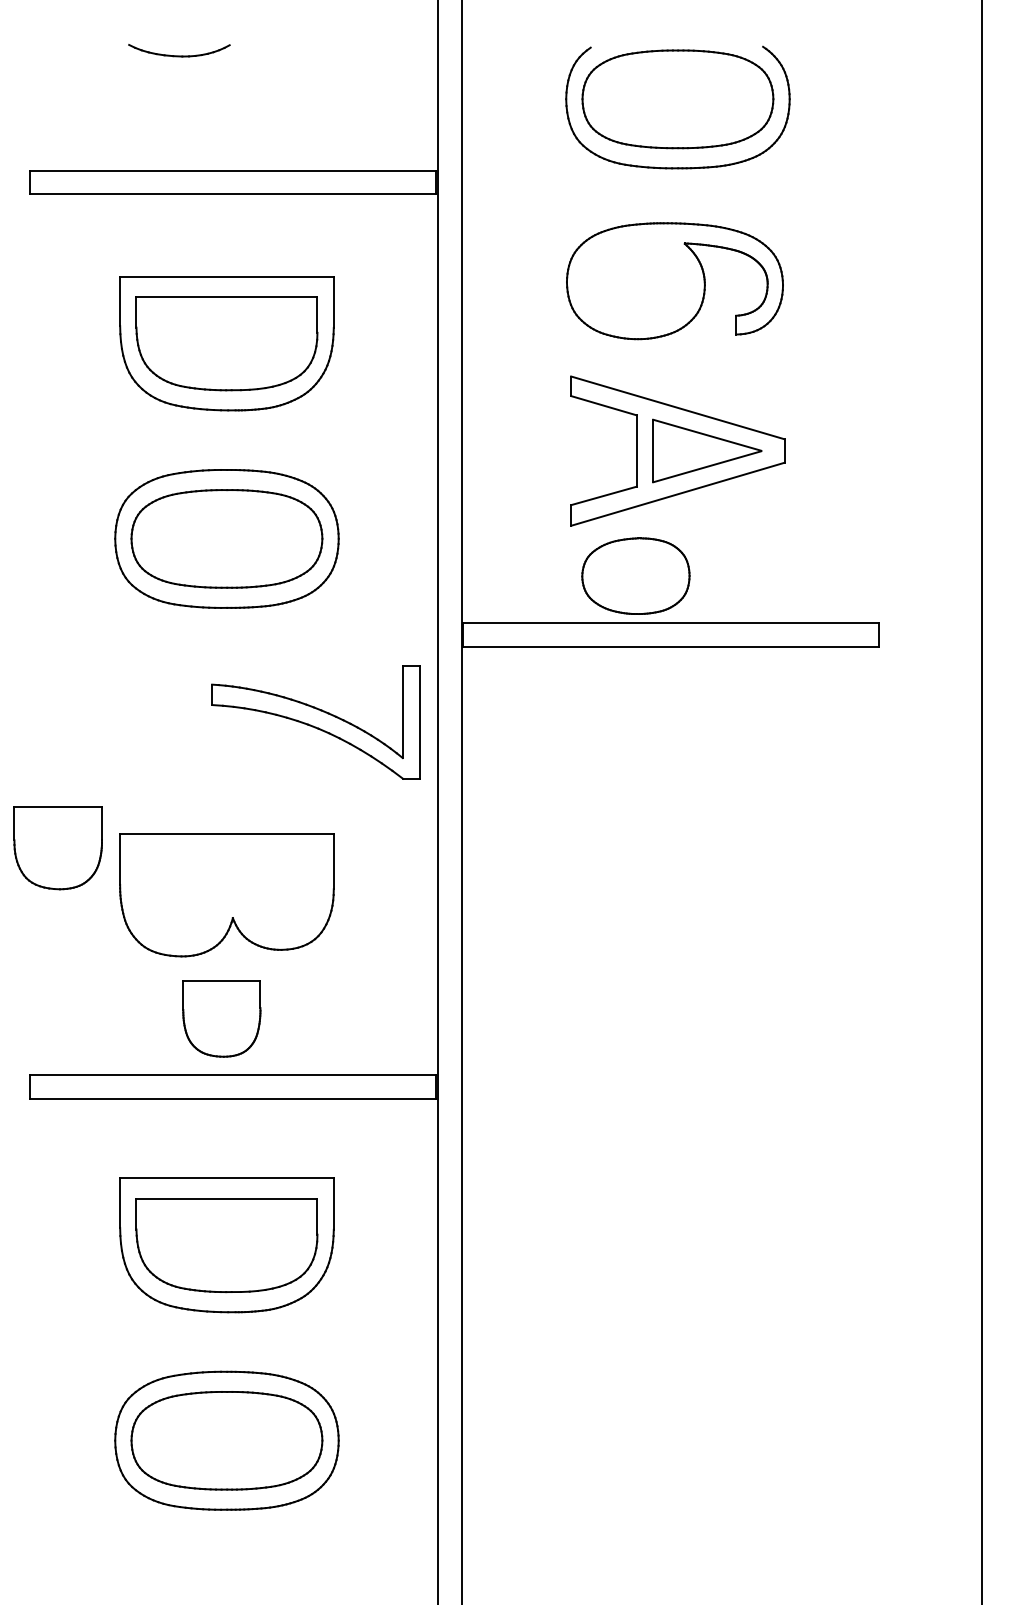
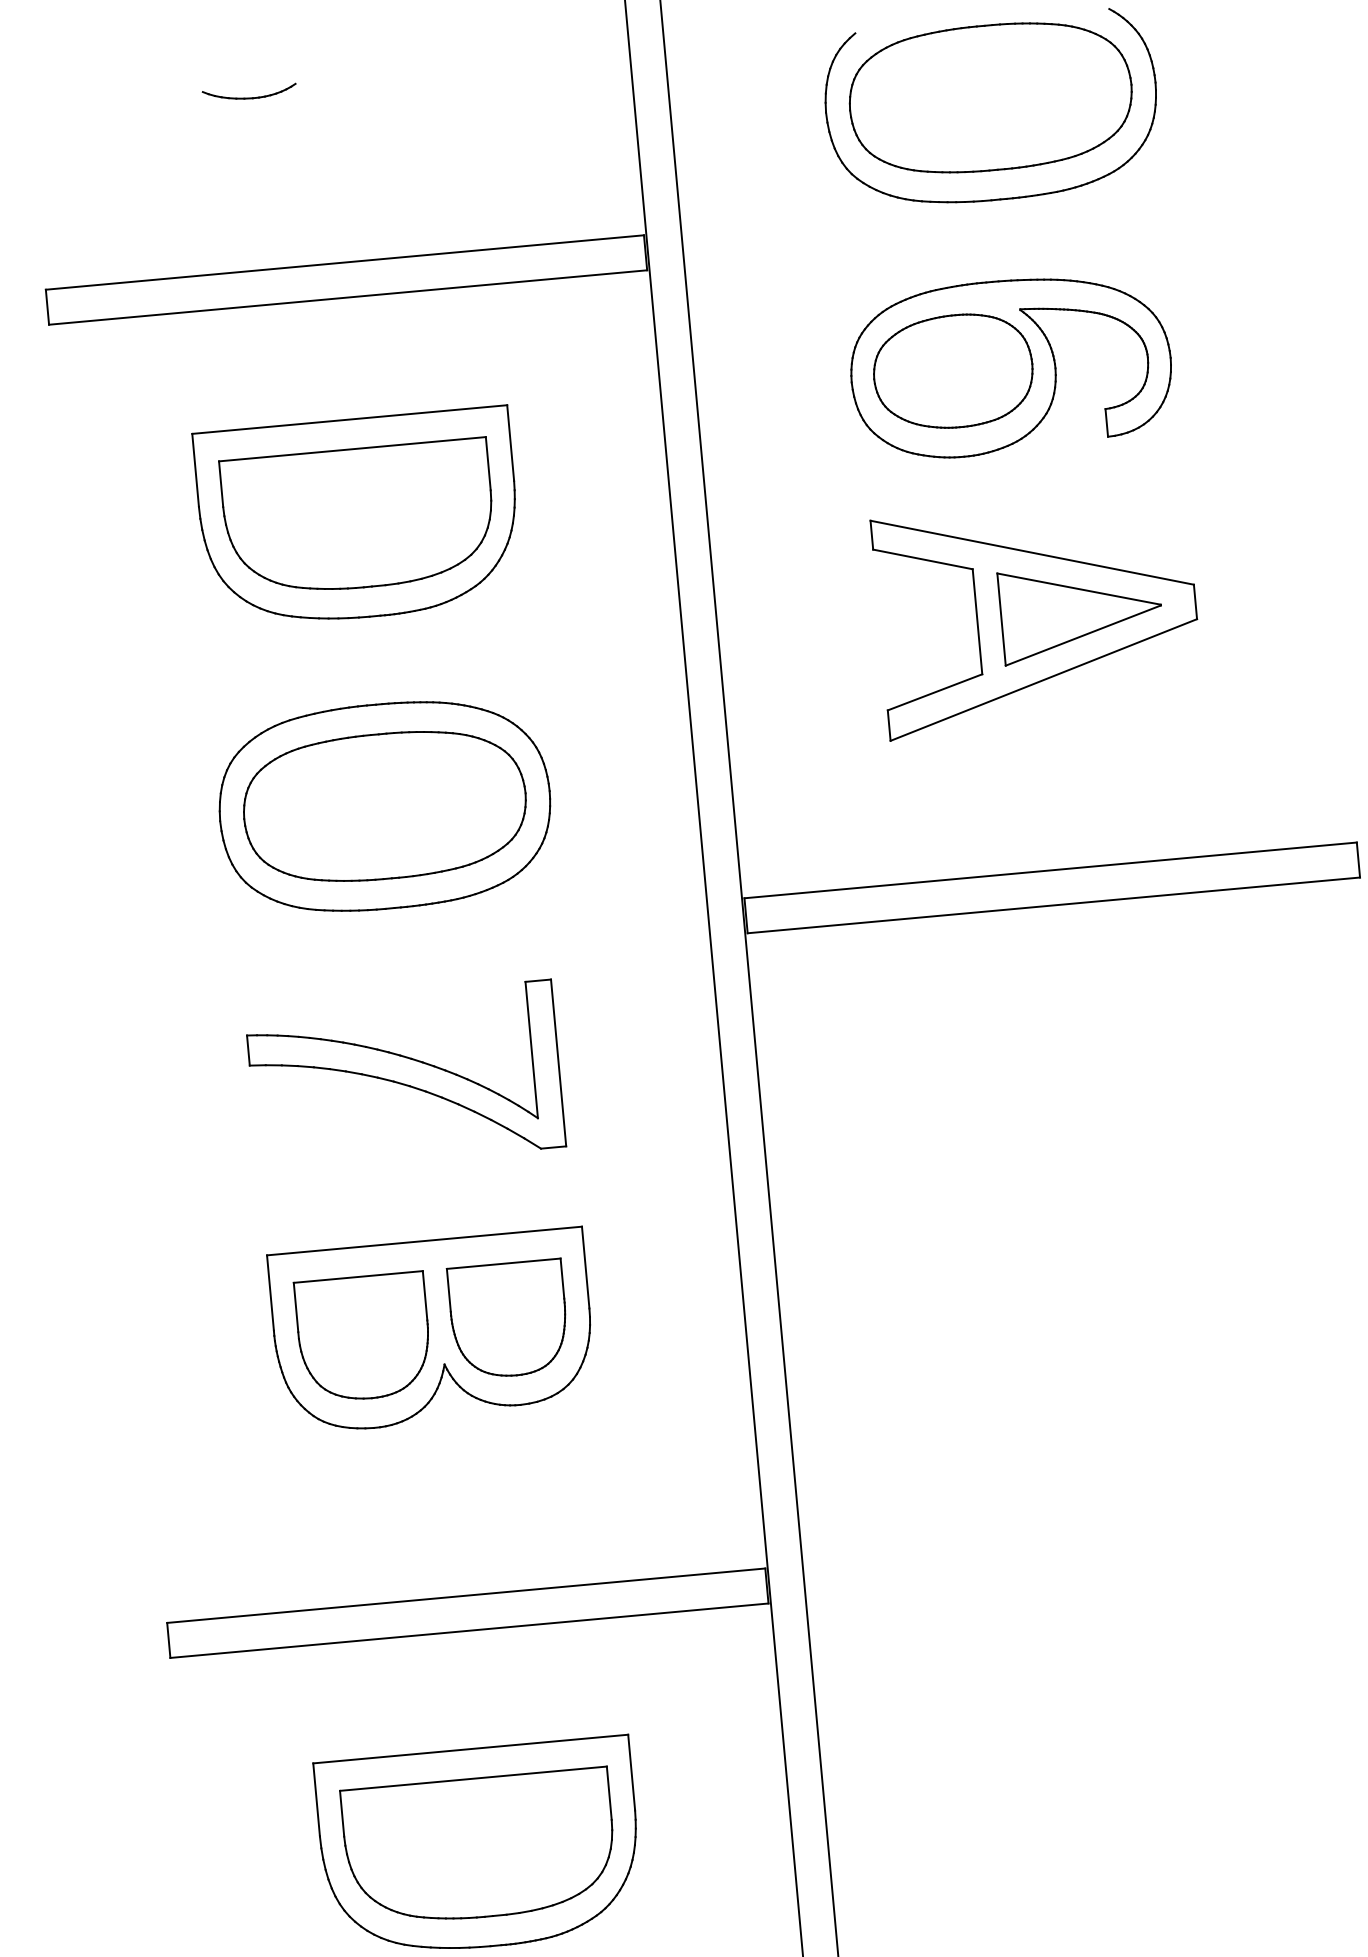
part: (179, 50) -> (249, 92), size x0.62
part: (635, 575) -> (952, 370), moved
part: (315, 722) -> (404, 1077), moved
part: (57, 848) -> (362, 1338), moved
part: (221, 1018) -> (508, 1319), moved

